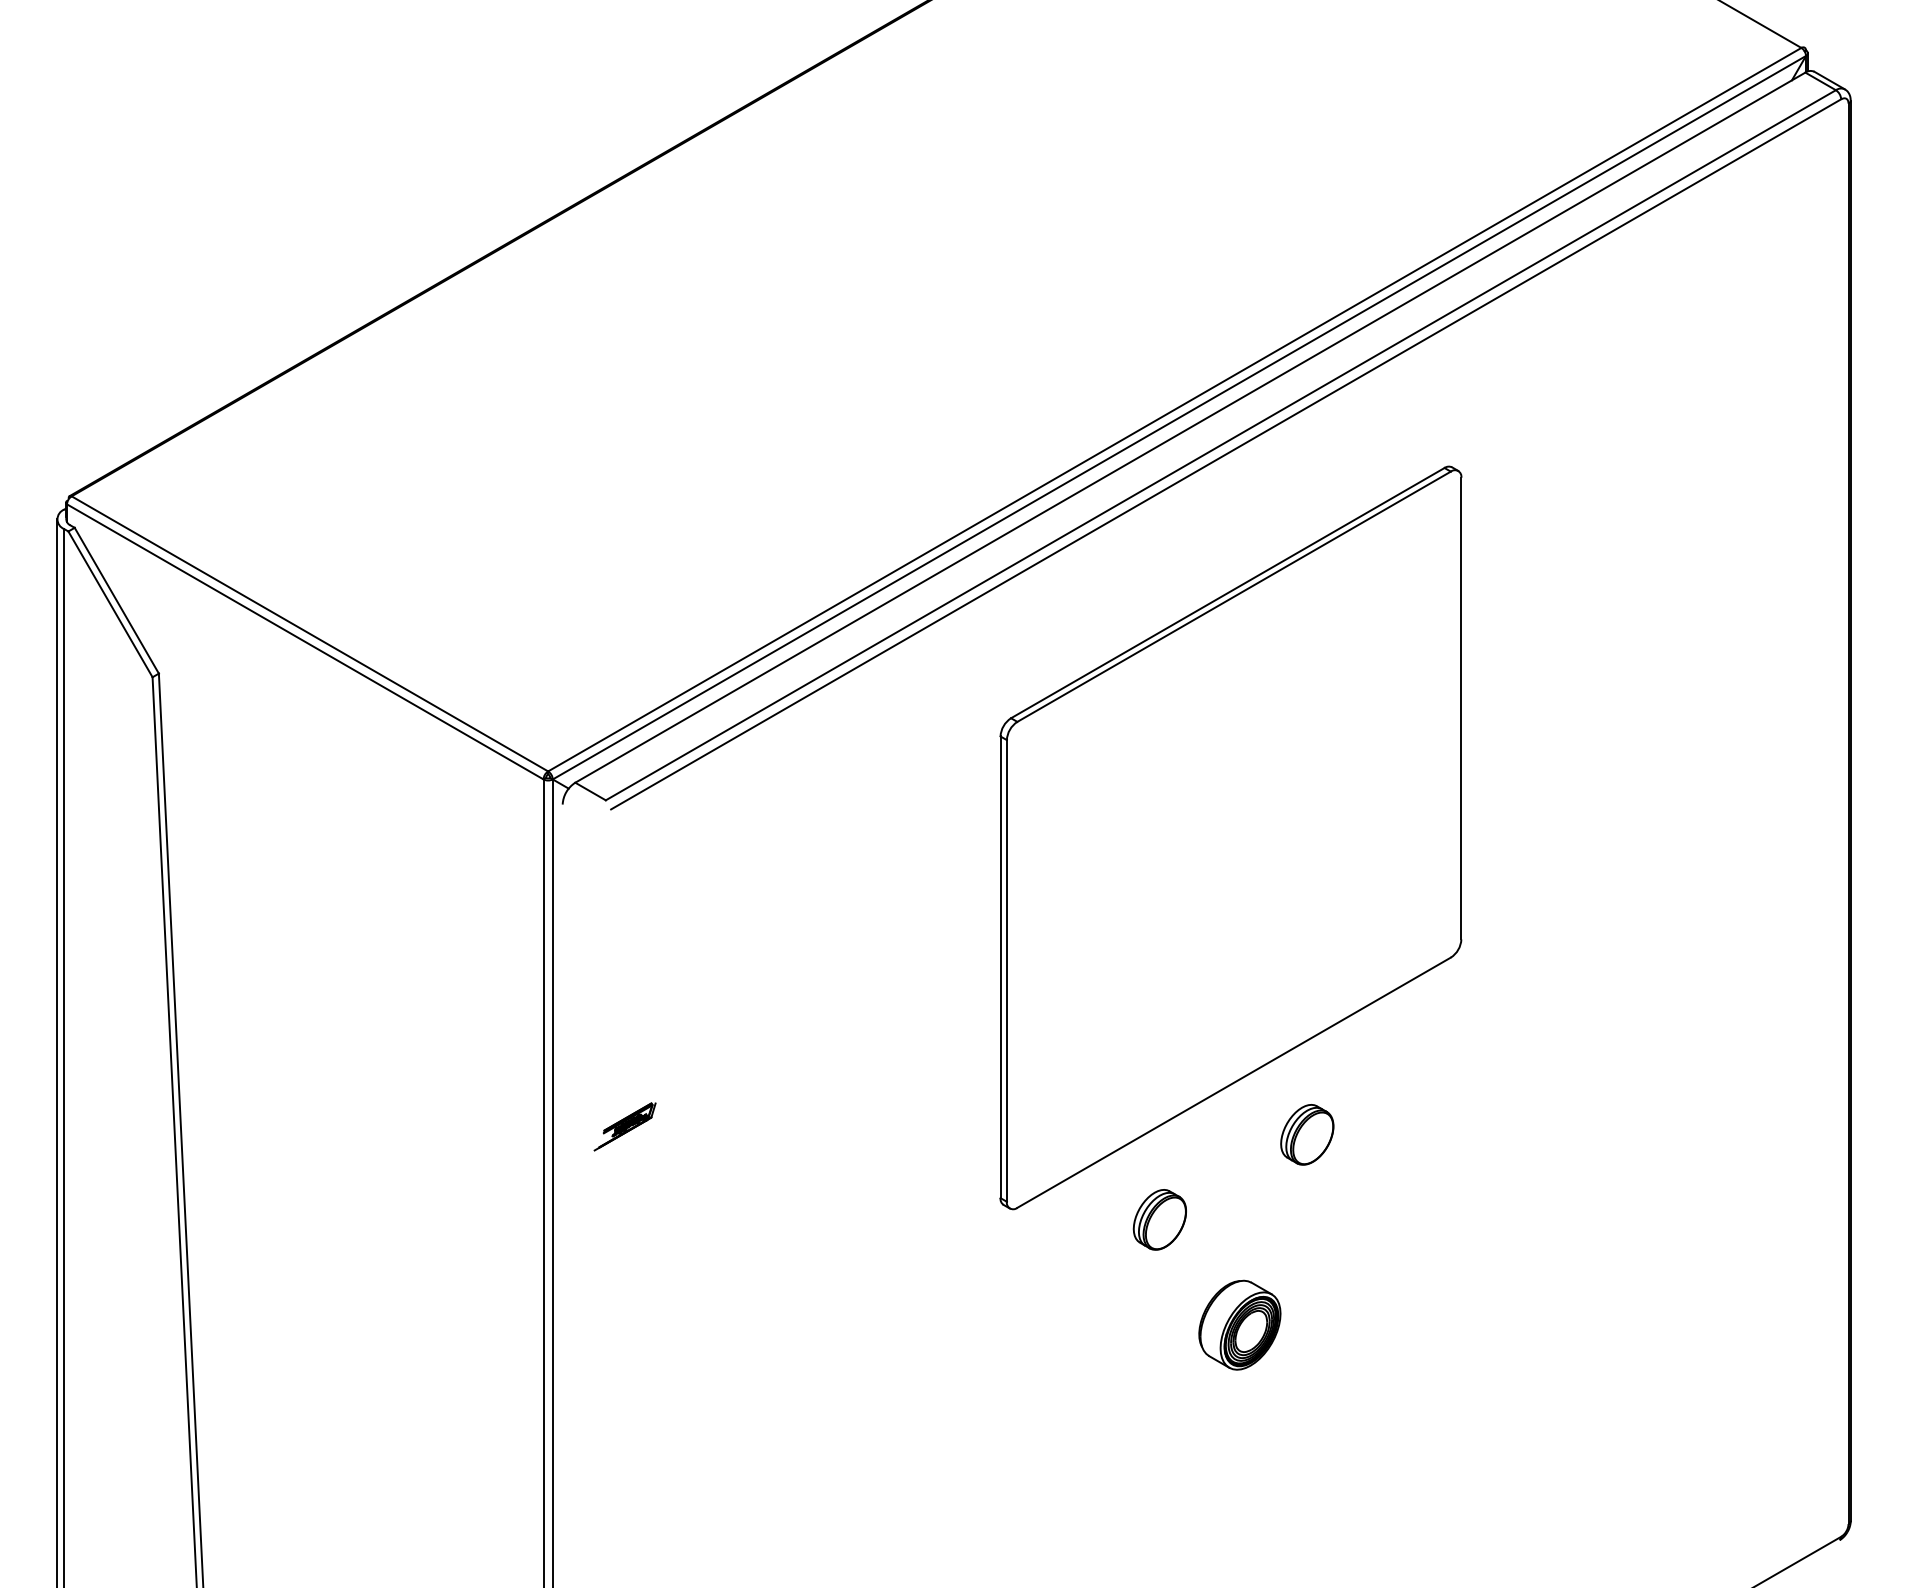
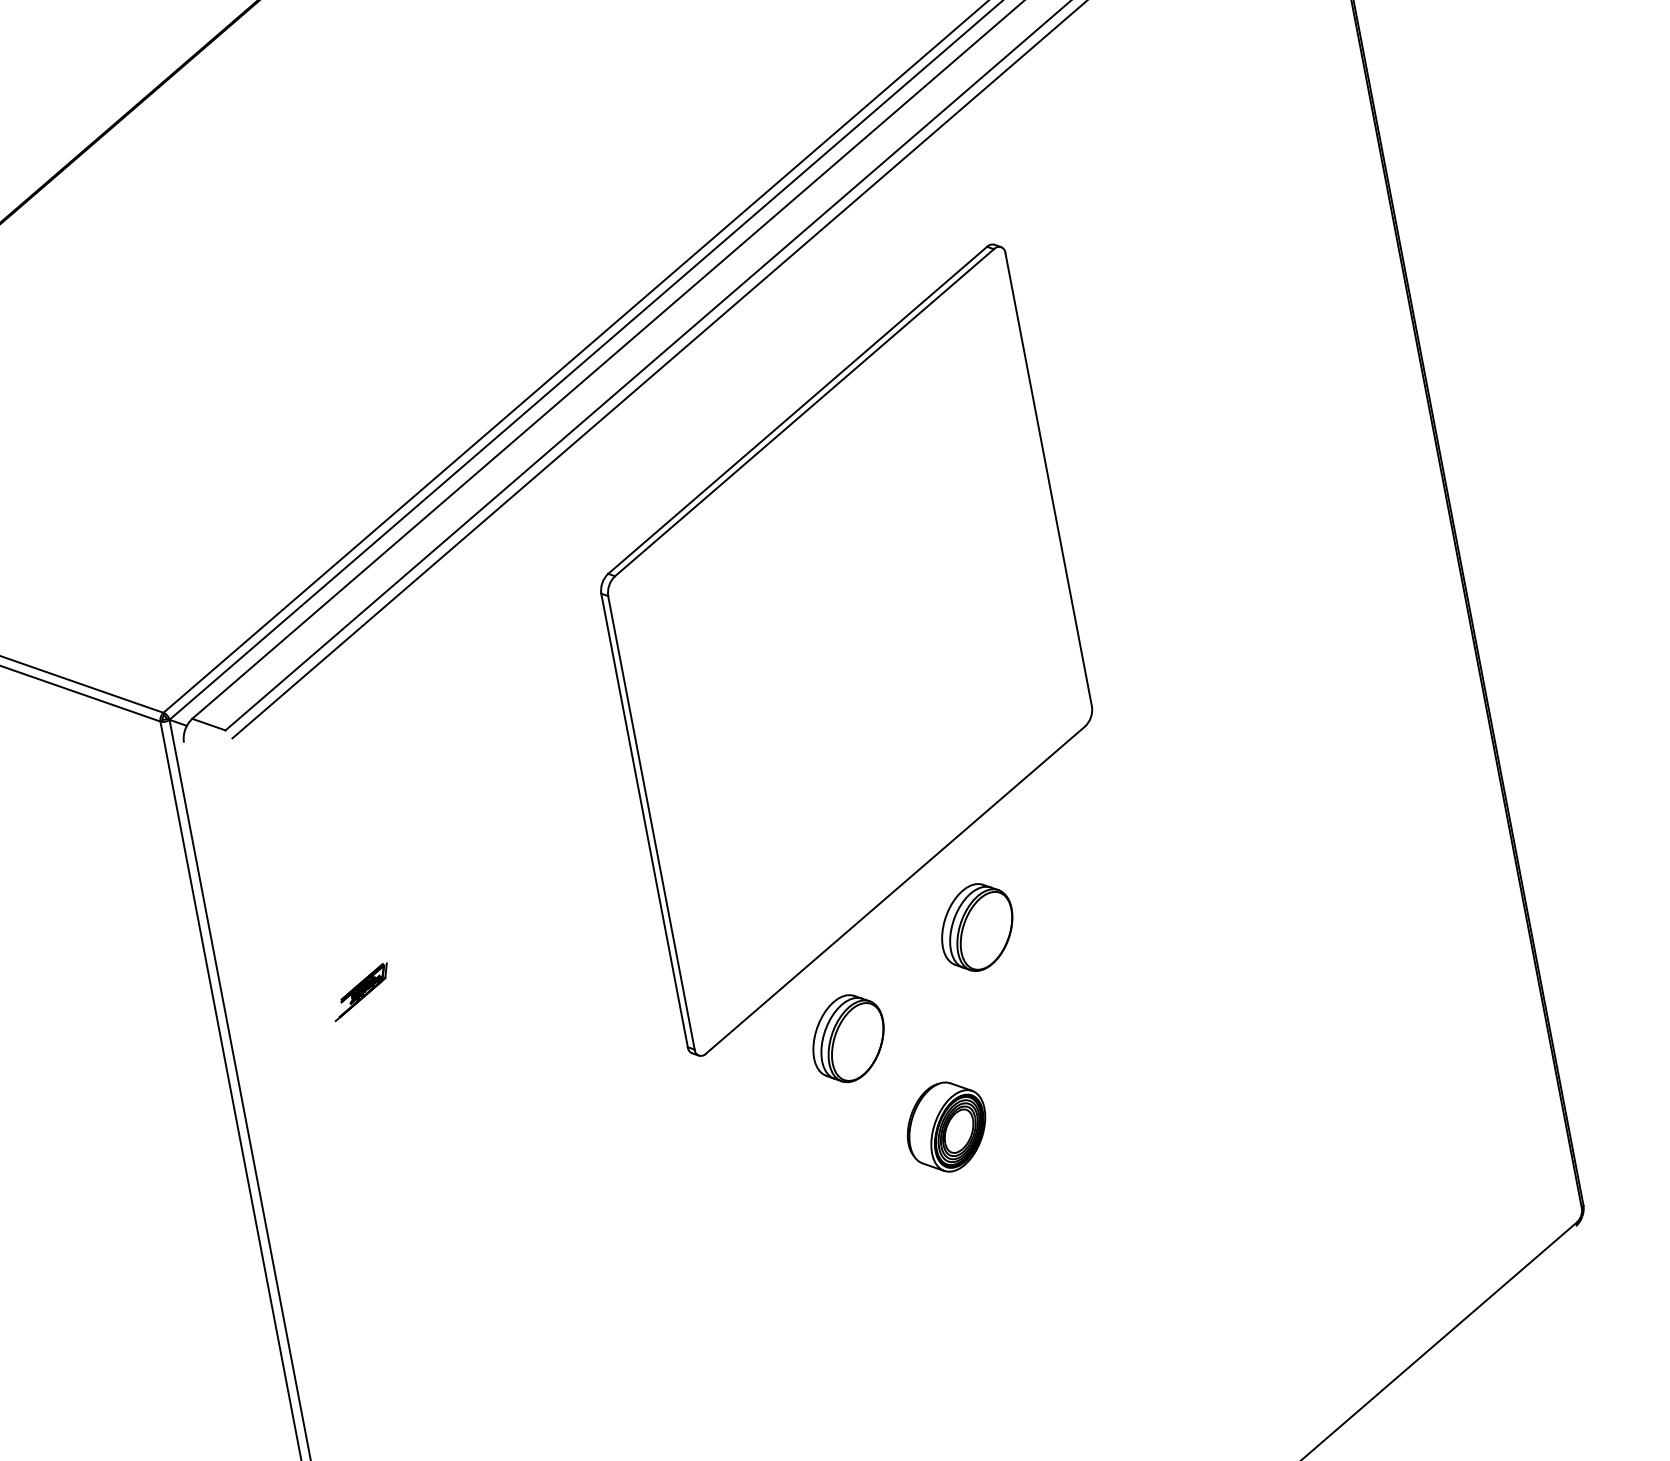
part: (624, 1126) -> (360, 991), moved
part: (1307, 1134) -> (977, 927), size x1.43
part: (1159, 1219) -> (847, 1038), size x1.43

